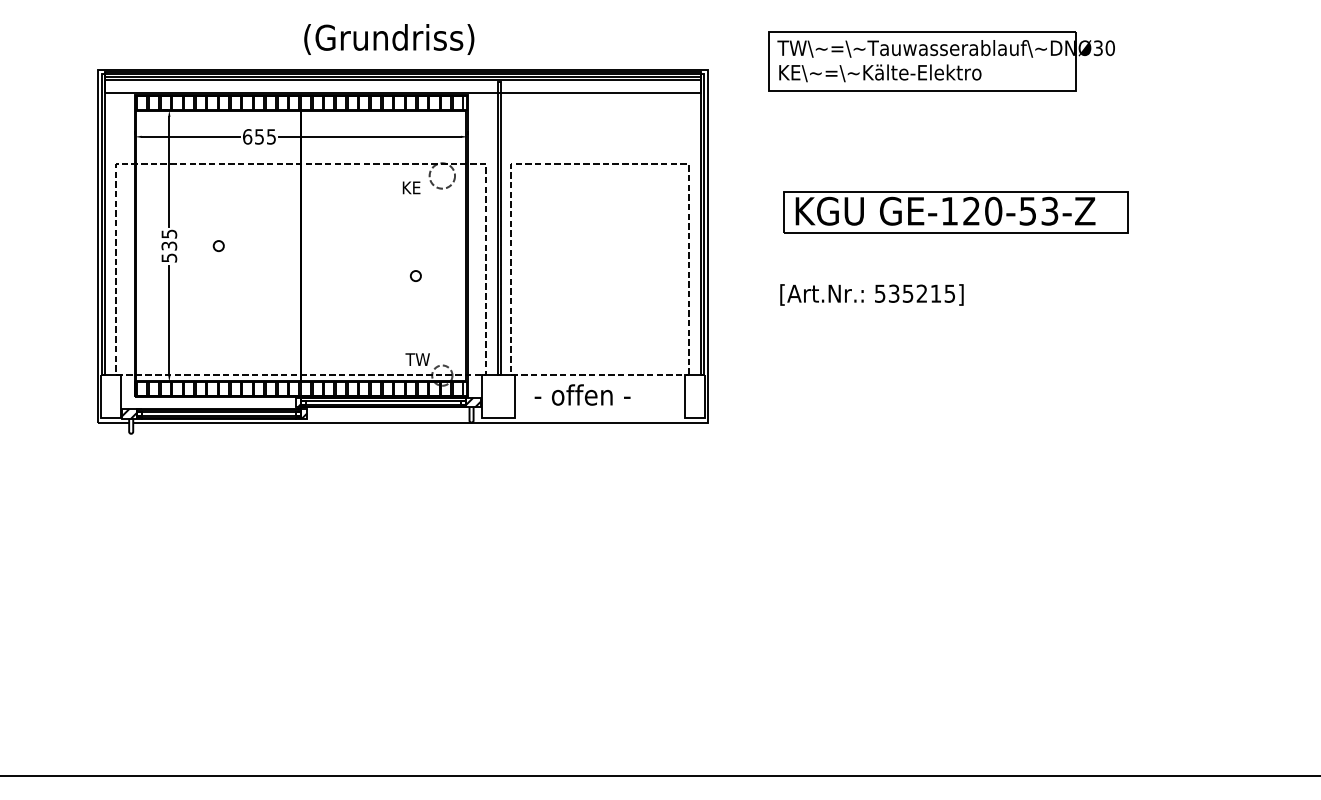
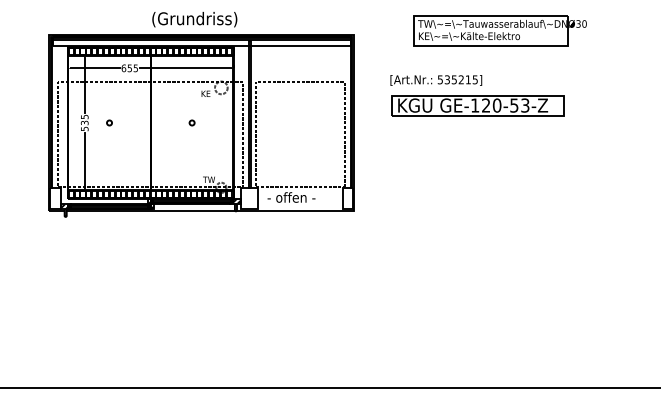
part: (940, 61) -> (499, 30), moved
circle: (414, 275) -> (191, 122), moved
text: (872, 295) -> (436, 80), moved

